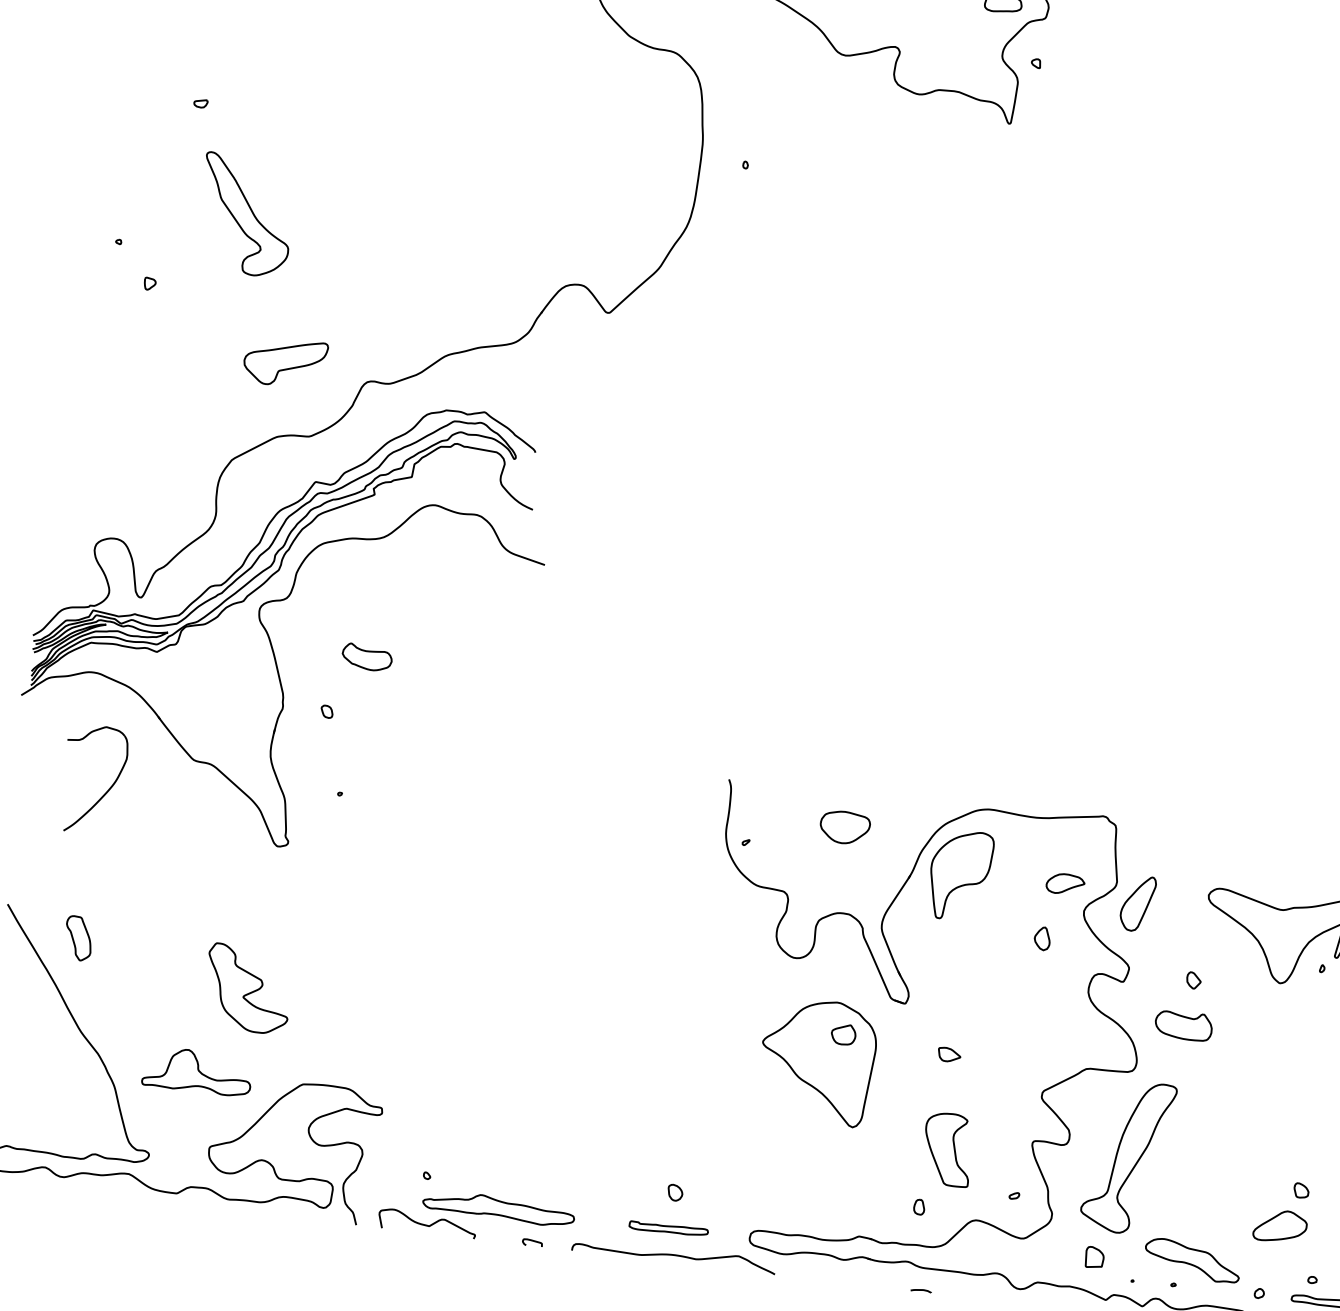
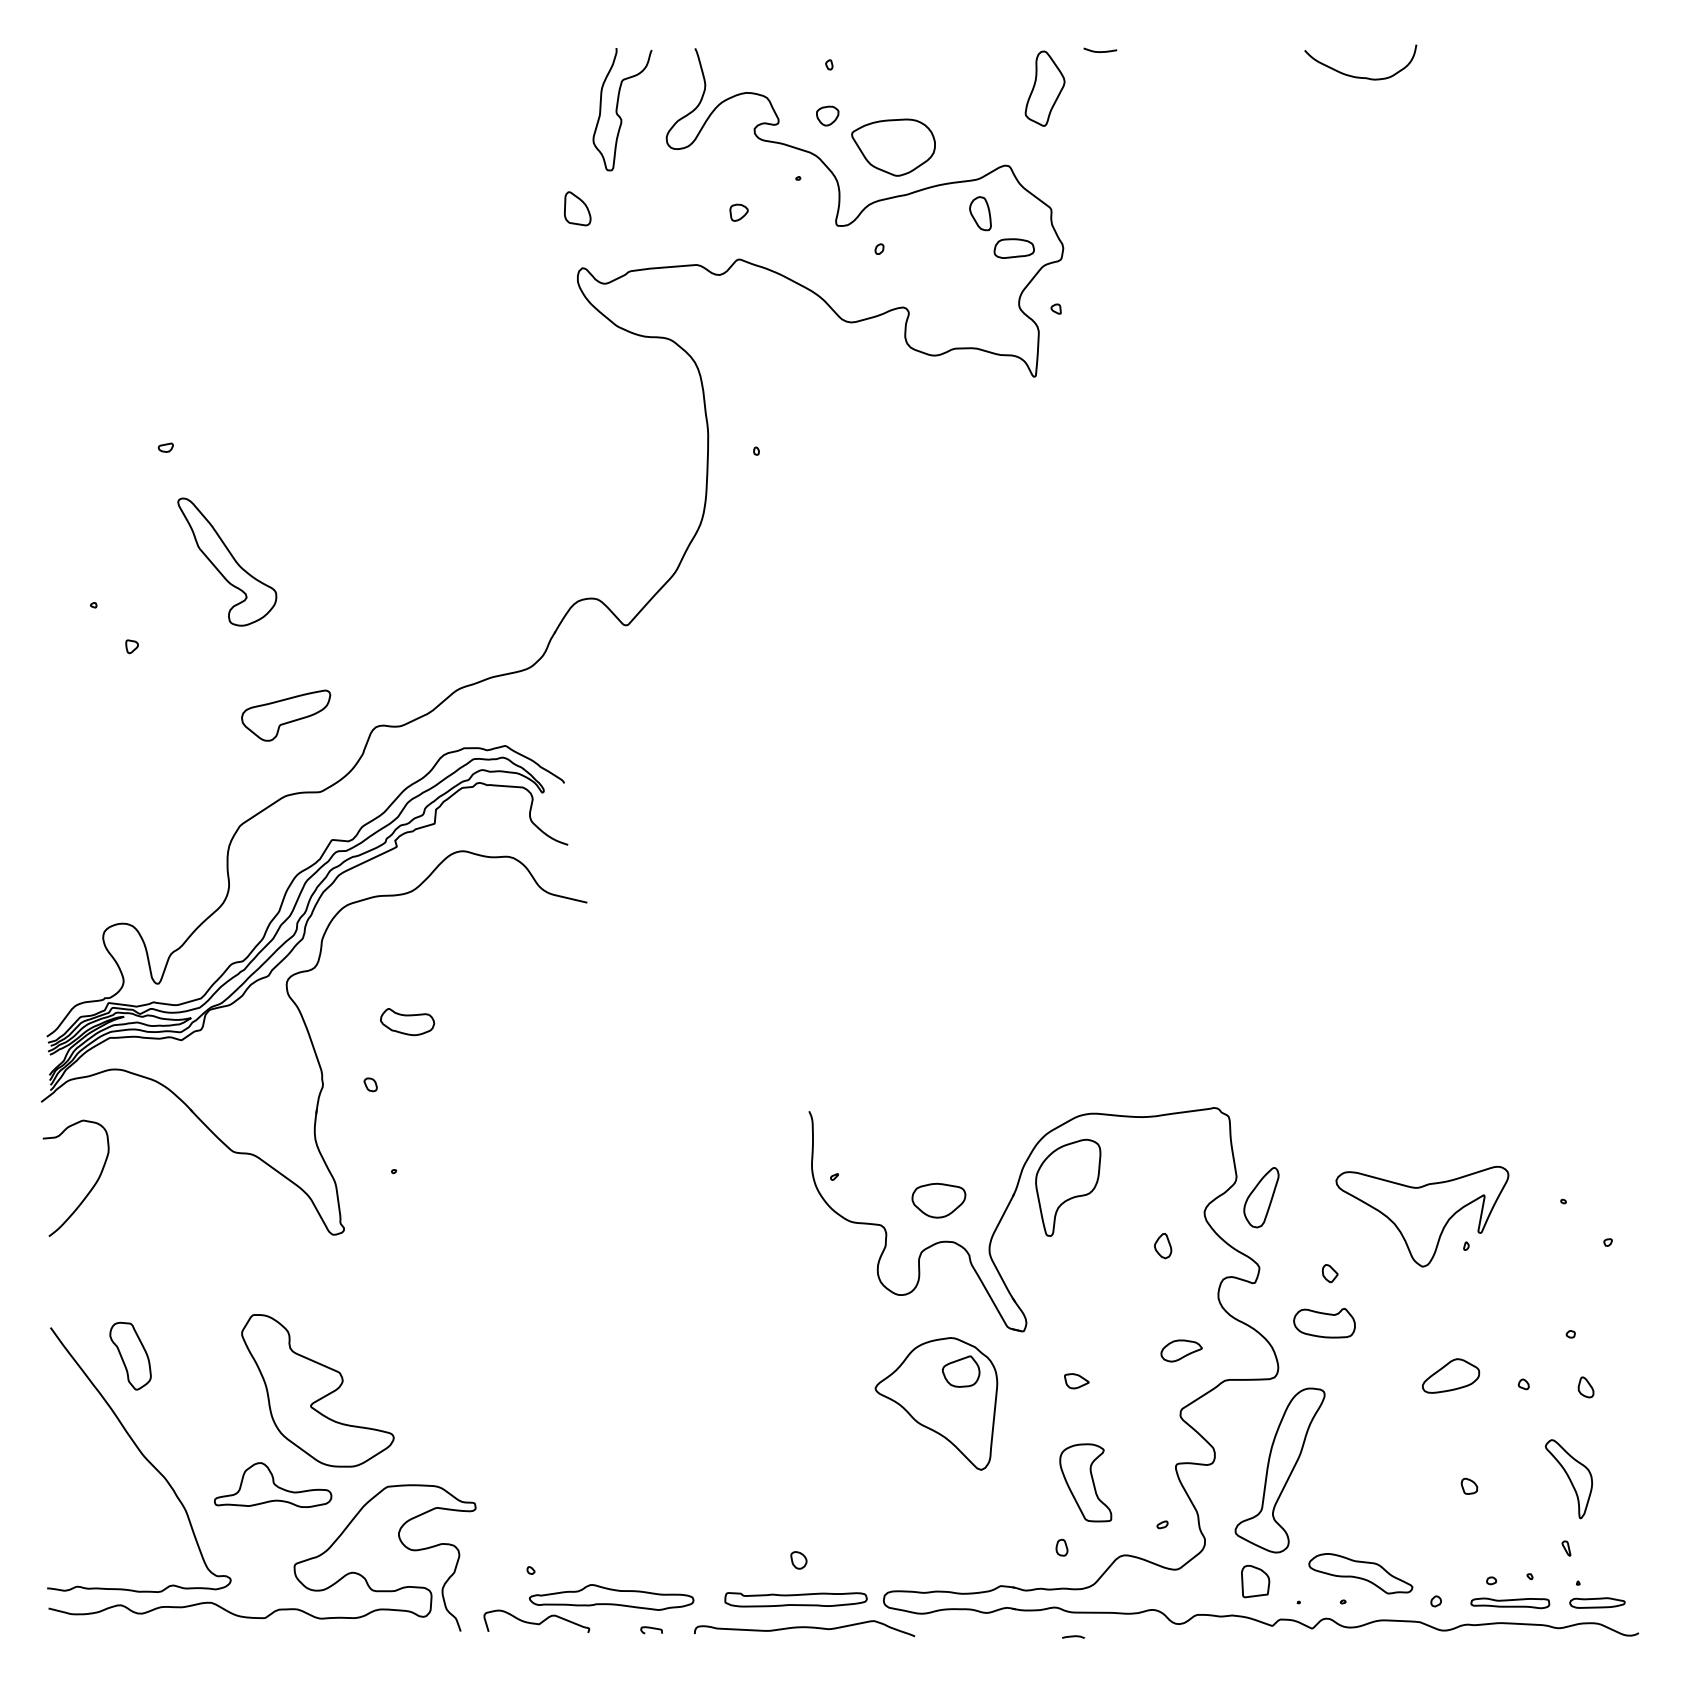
part: (105, 792) -> (89, 1190), moved
part: (844, 827) -> (938, 1200), moved
part: (1065, 883) -> (1181, 1350), moved
part: (78, 937) -> (130, 1355), size x1.43
part: (247, 988) -> (317, 1390), size x1.67
part: (843, 1034) -> (960, 1371), size x1.43
part: (1279, 1225) -> (1450, 1375), moved
part: (668, 1228) -> (795, 1599), size x1.67
part: (1094, 1257) -> (1255, 1581), size x1.43

